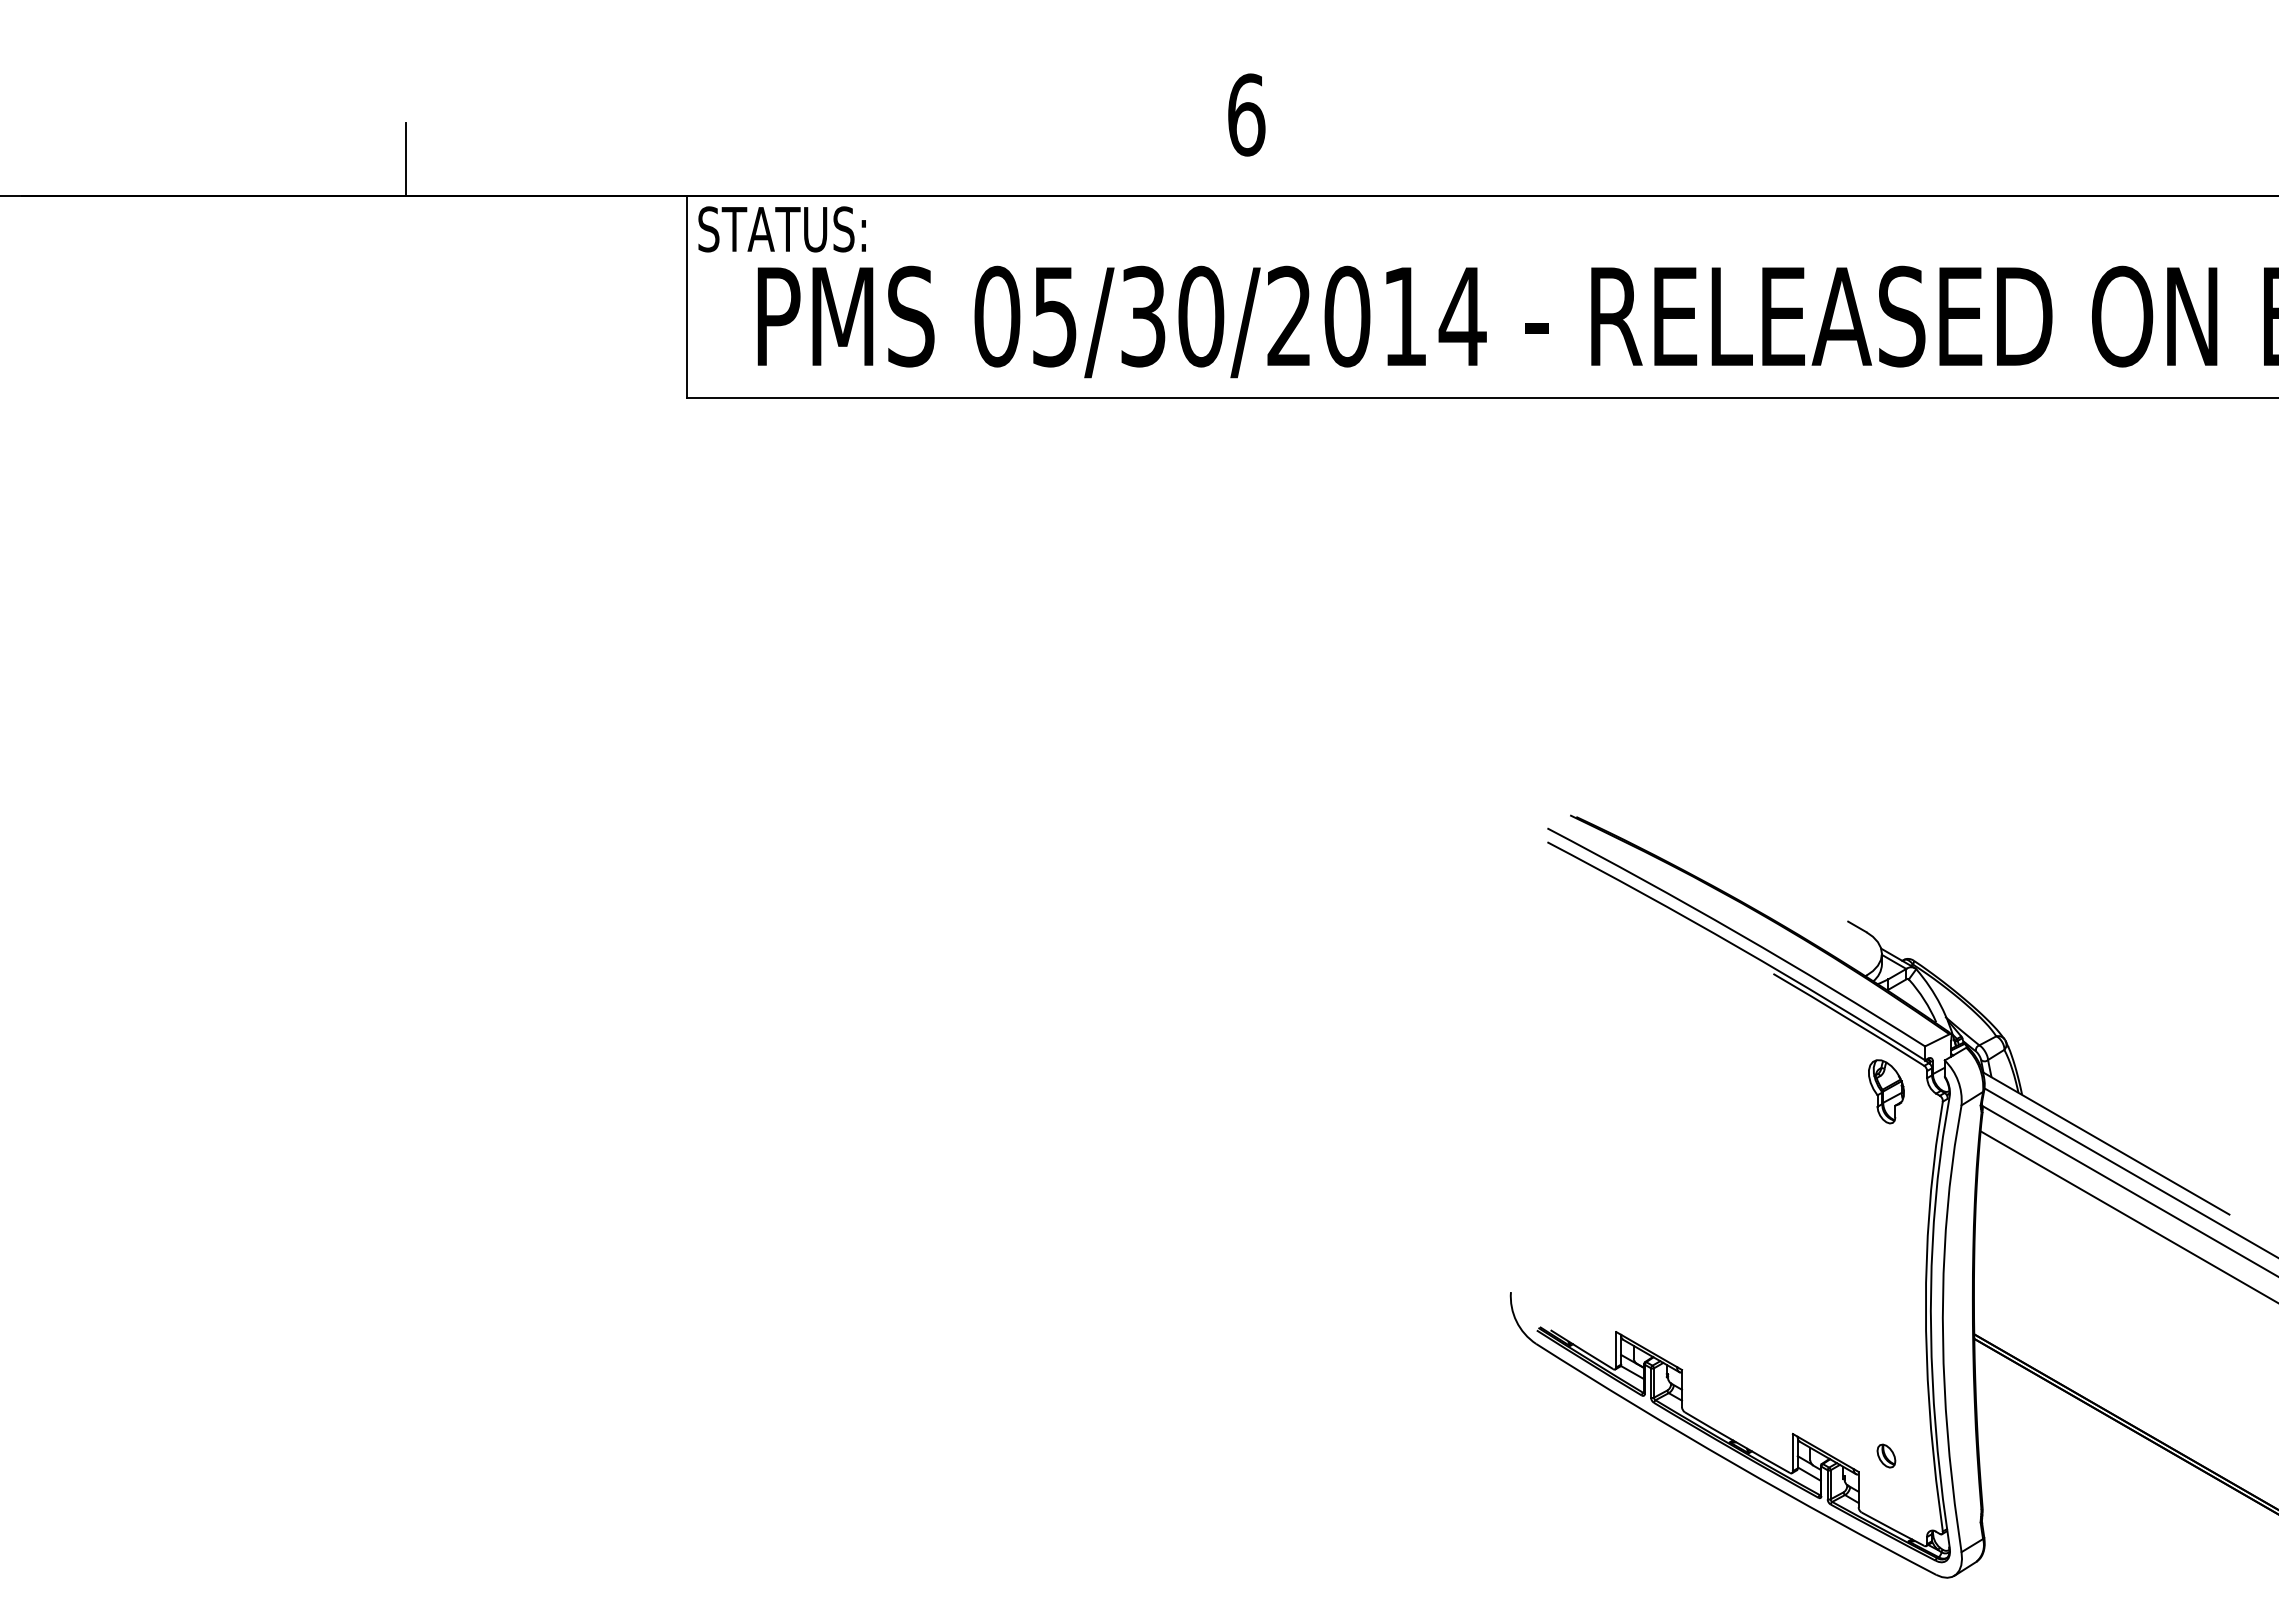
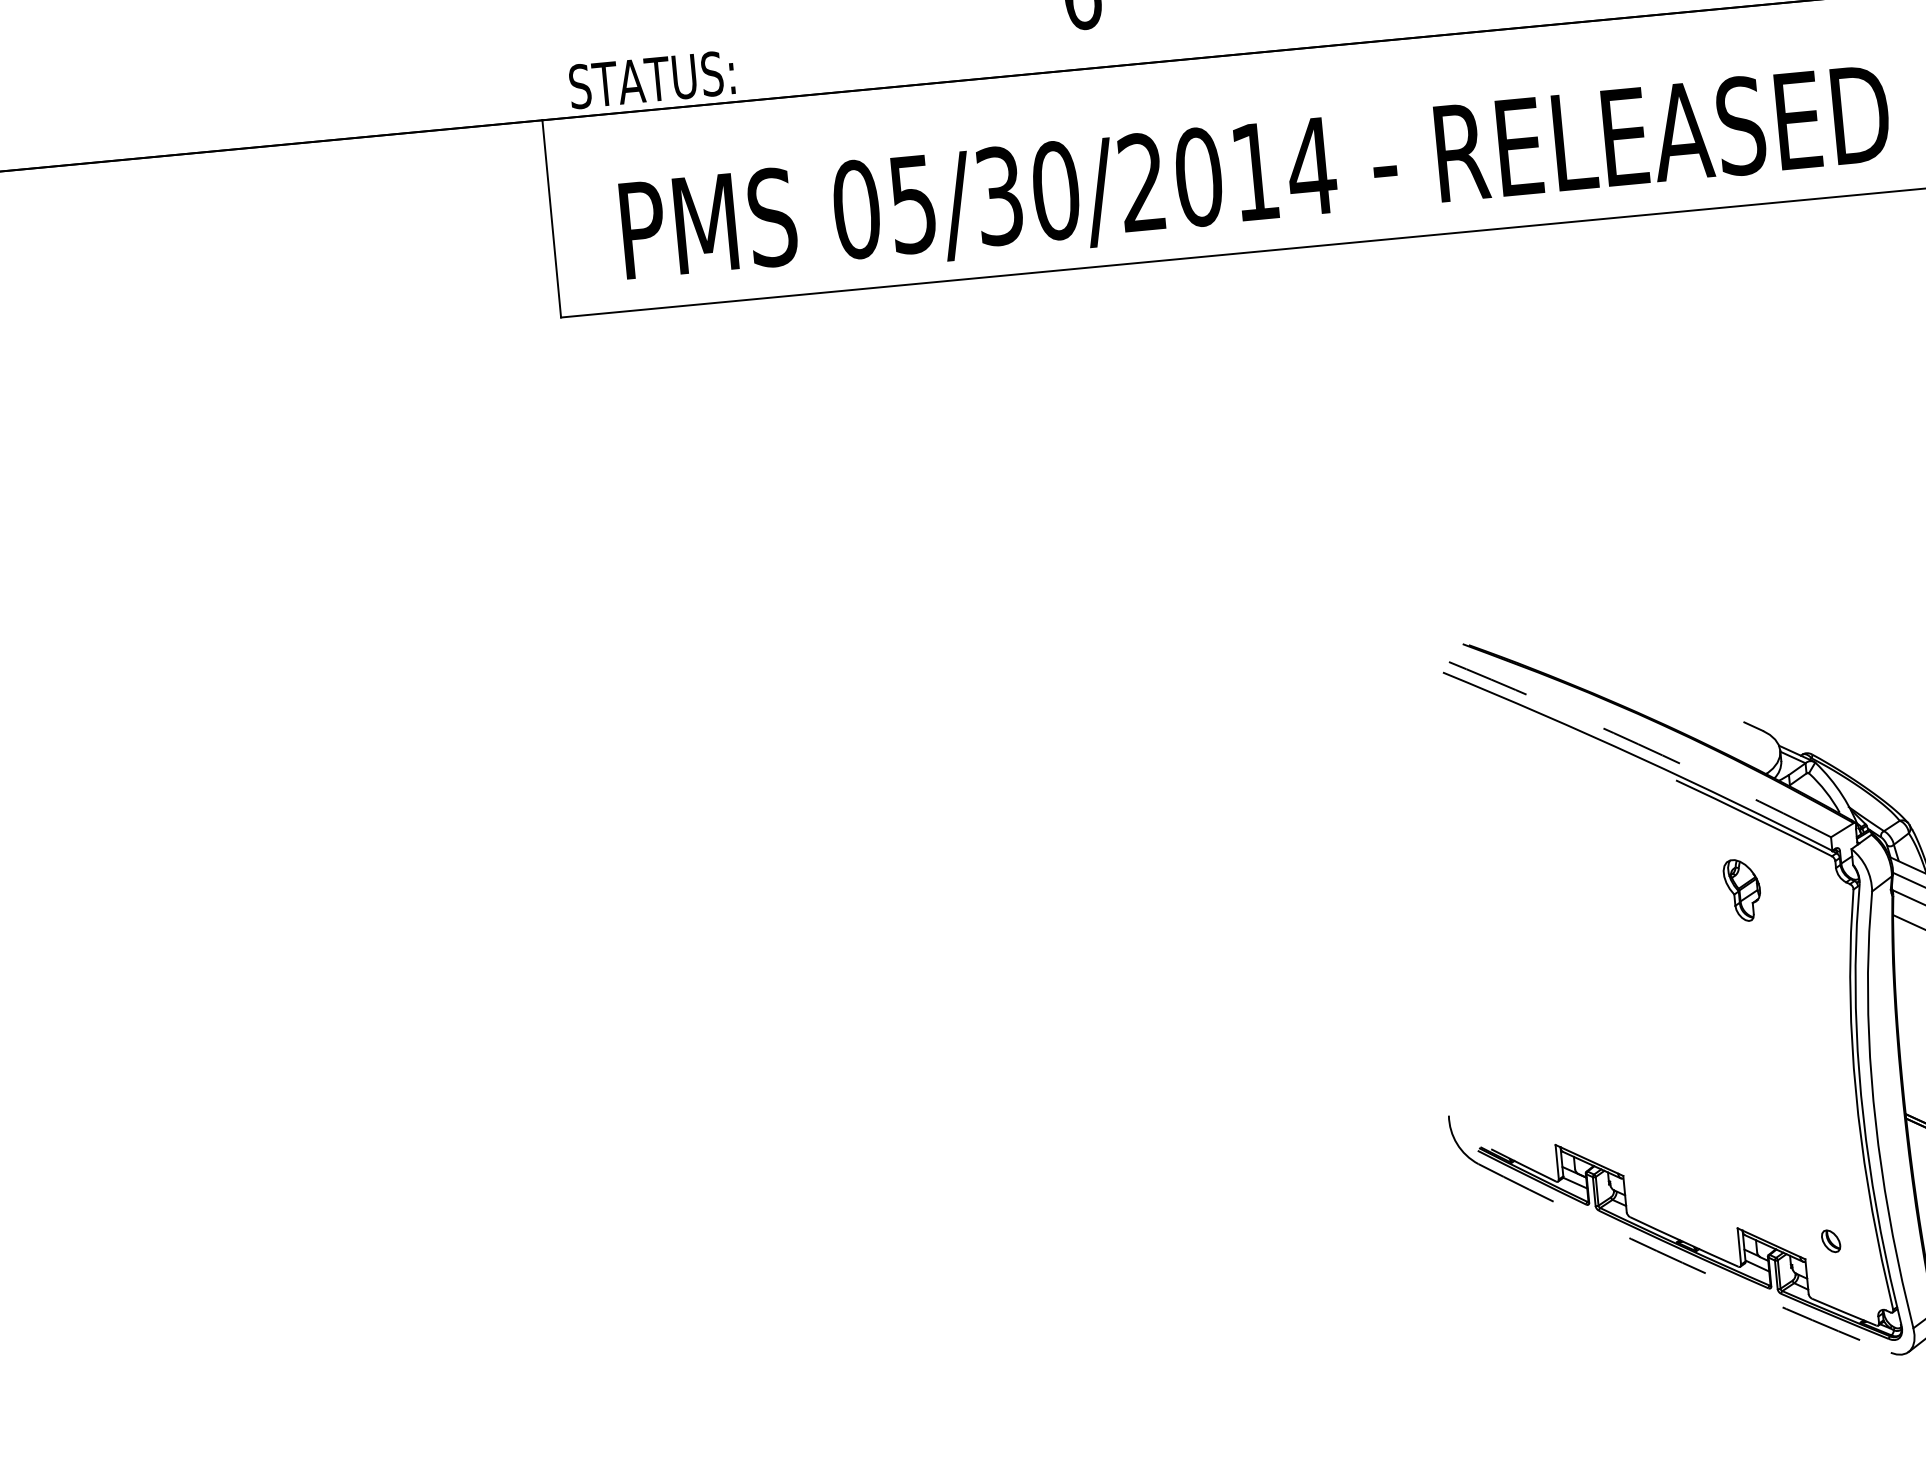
line: (405, 159) -> (263, 110), removed
text: (781, 229) -> (651, 79), moved
arc: (1738, 933) -> (1638, 744), solid -> dashed
part: (1886, 1091) -> (1742, 890), moved
arc: (1733, 1463) -> (1682, 1262), solid -> dashed

